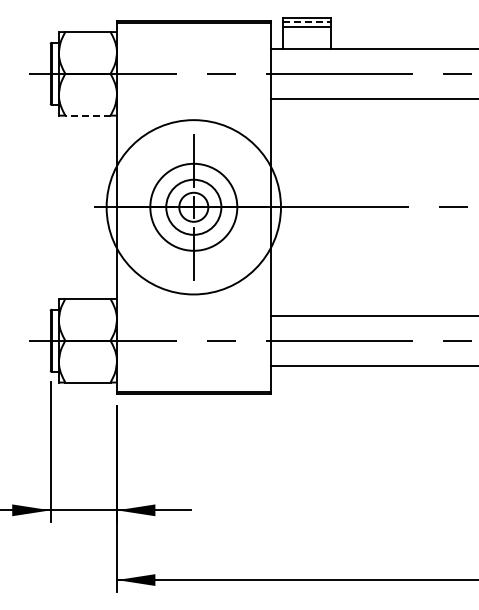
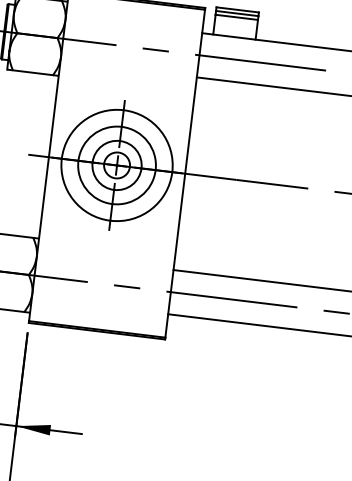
line: (306, 22) -> (236, 13), dashed -> solid
line: (87, 115) -> (32, 72), dashed -> solid
circle: (193, 207) -> (116, 165), size x0.71

